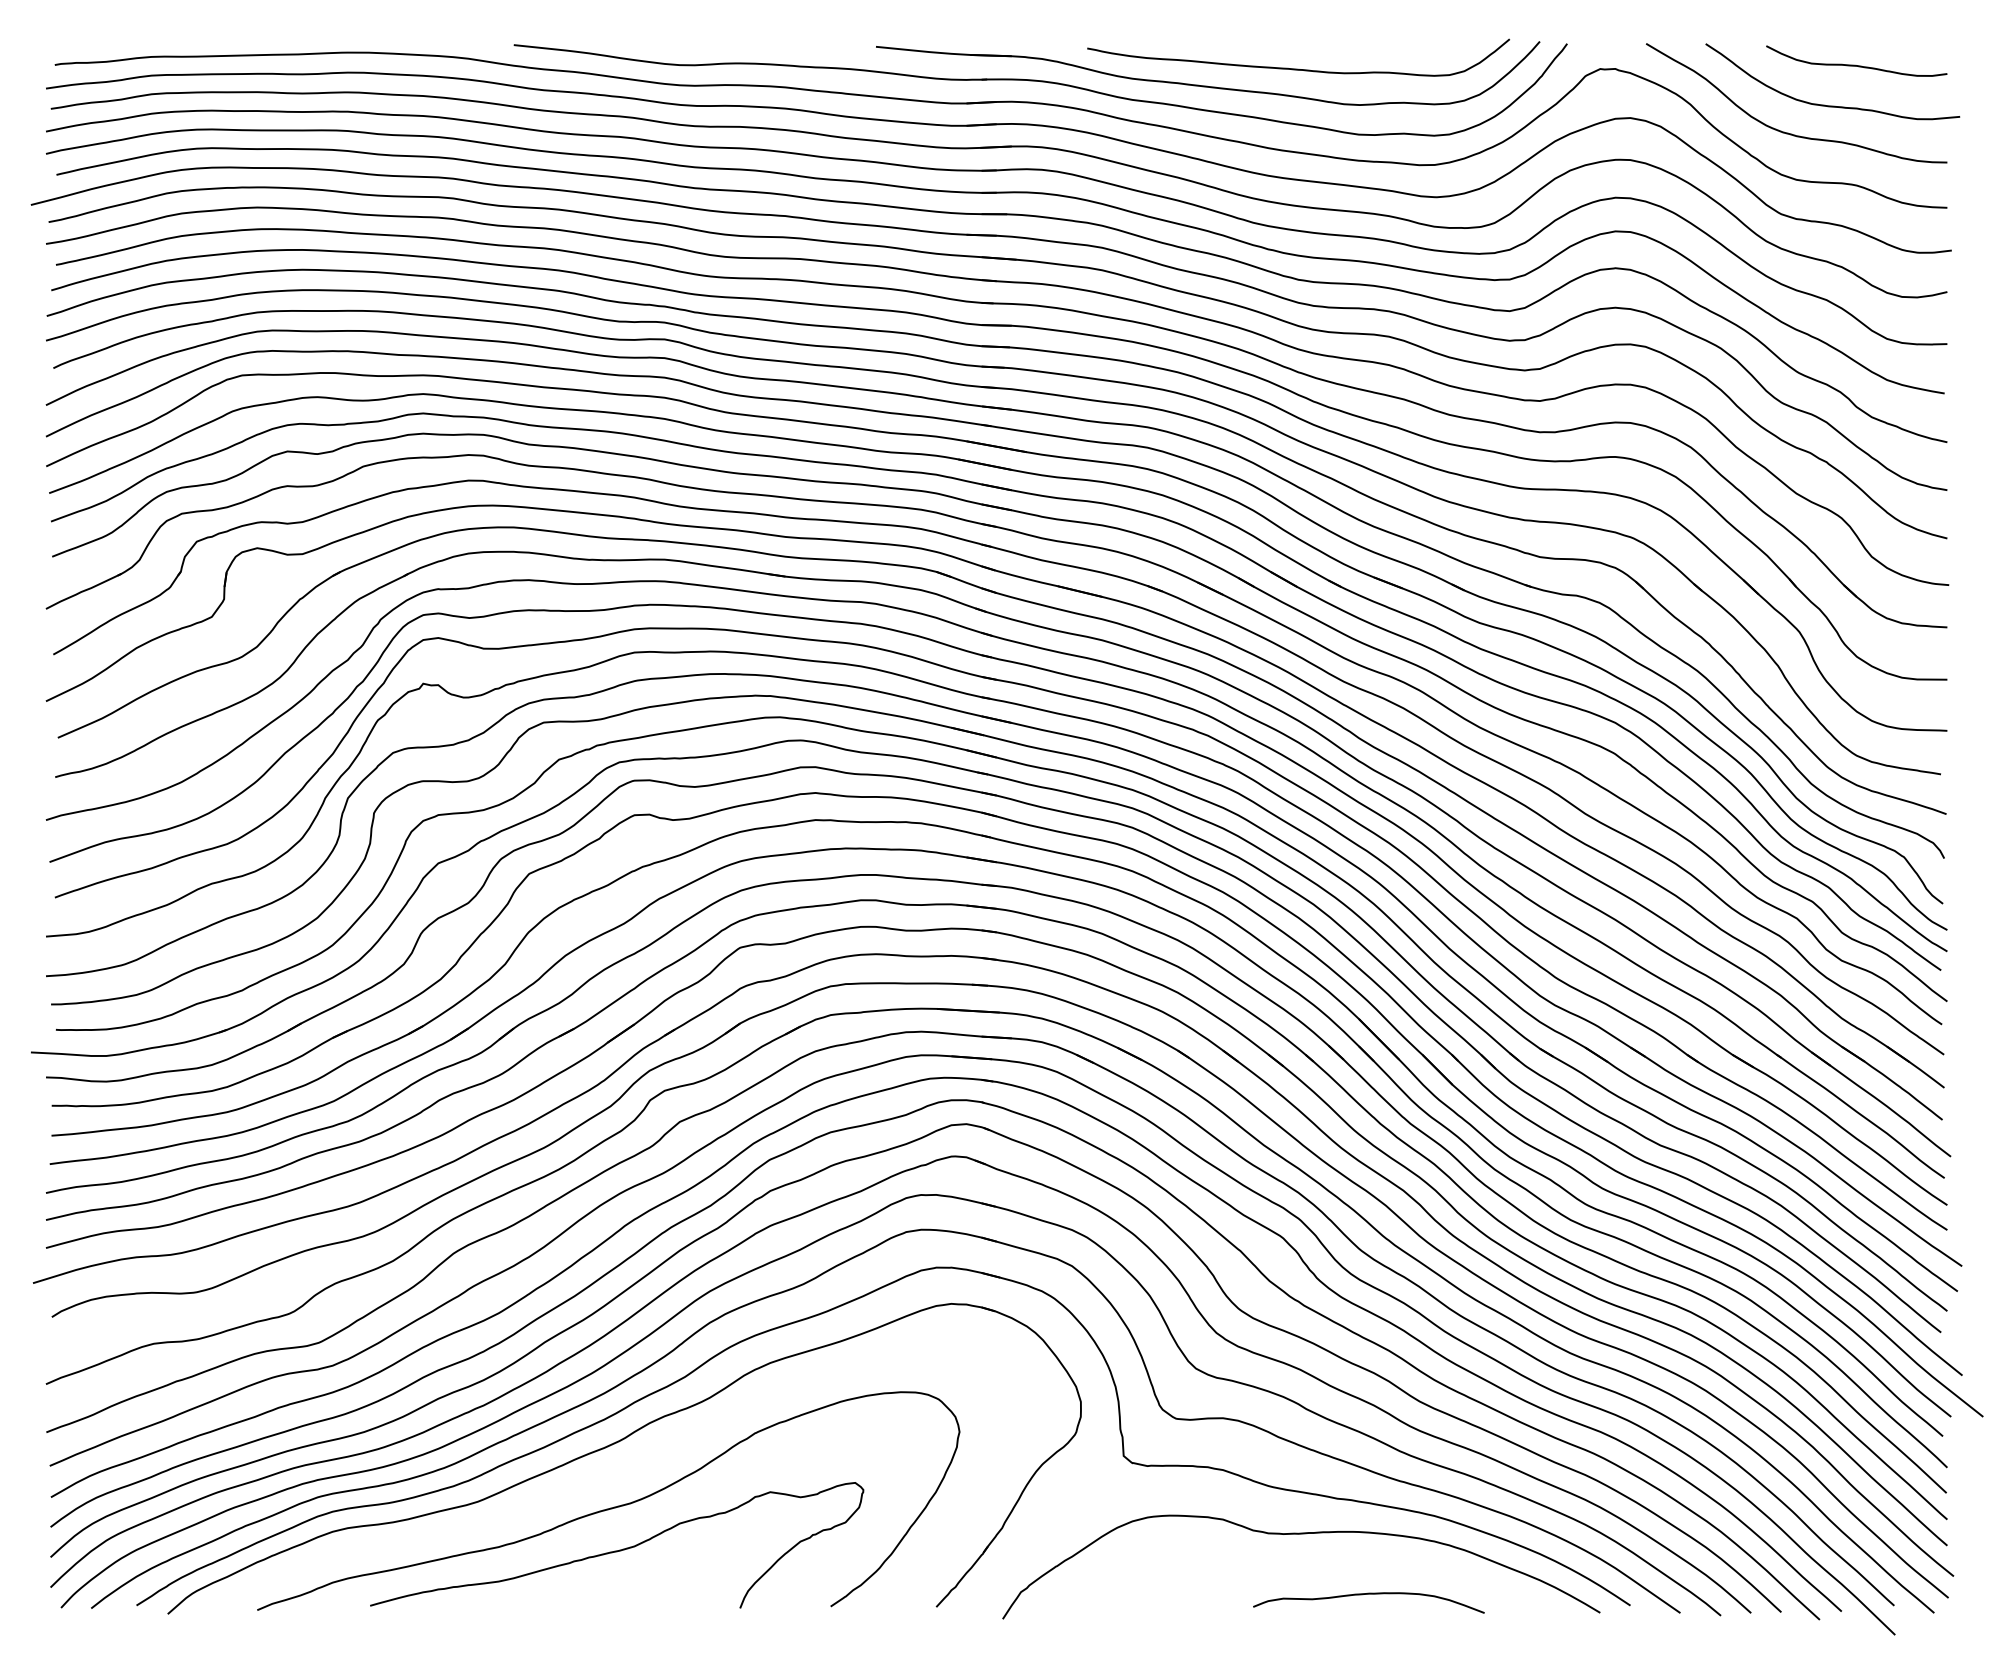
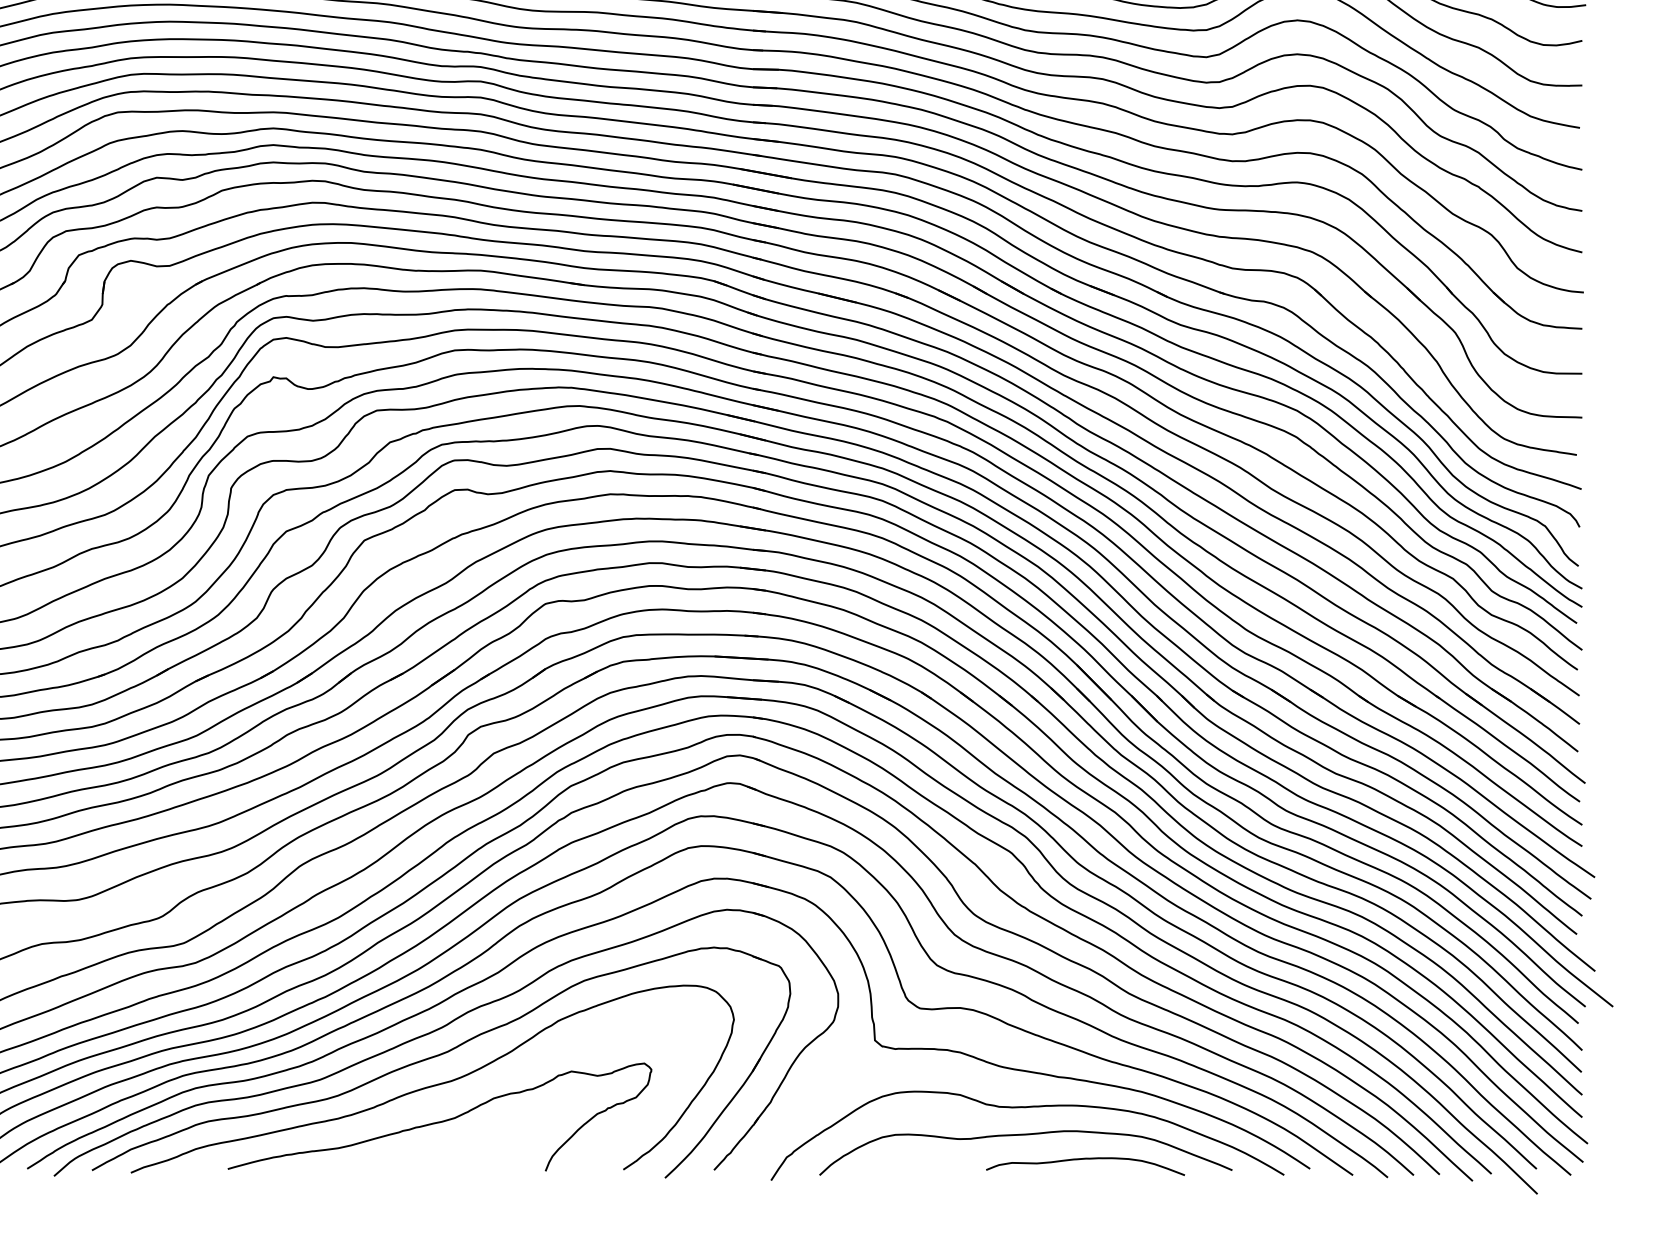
part: (615, 1474) -> (438, 1056), added
curve: (1299, 1566) -> (1025, 1135), added

